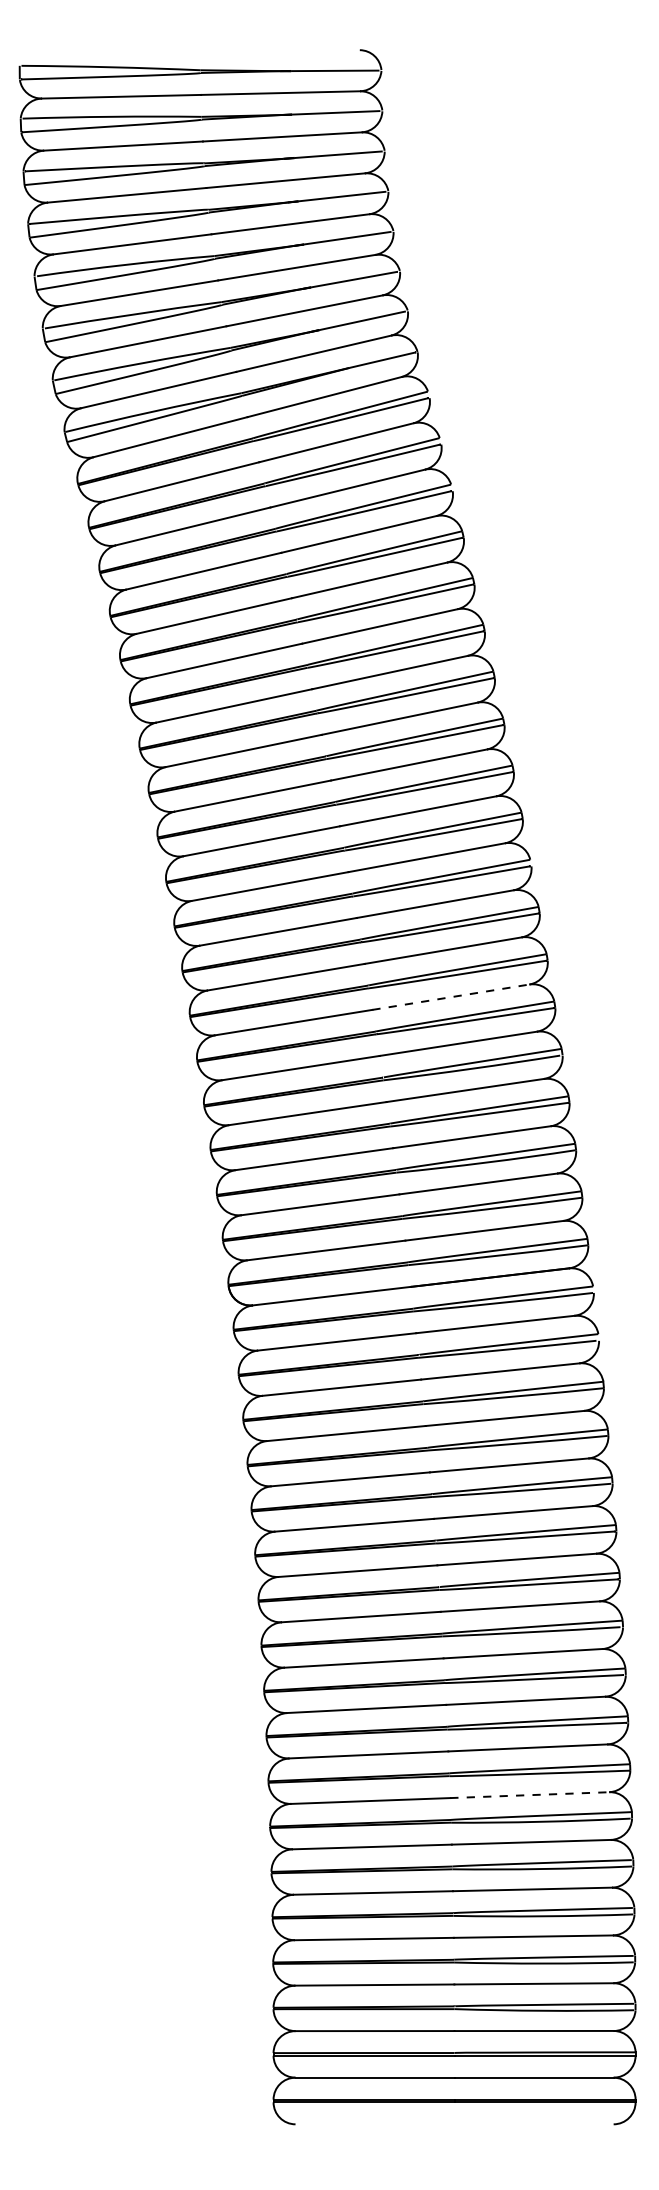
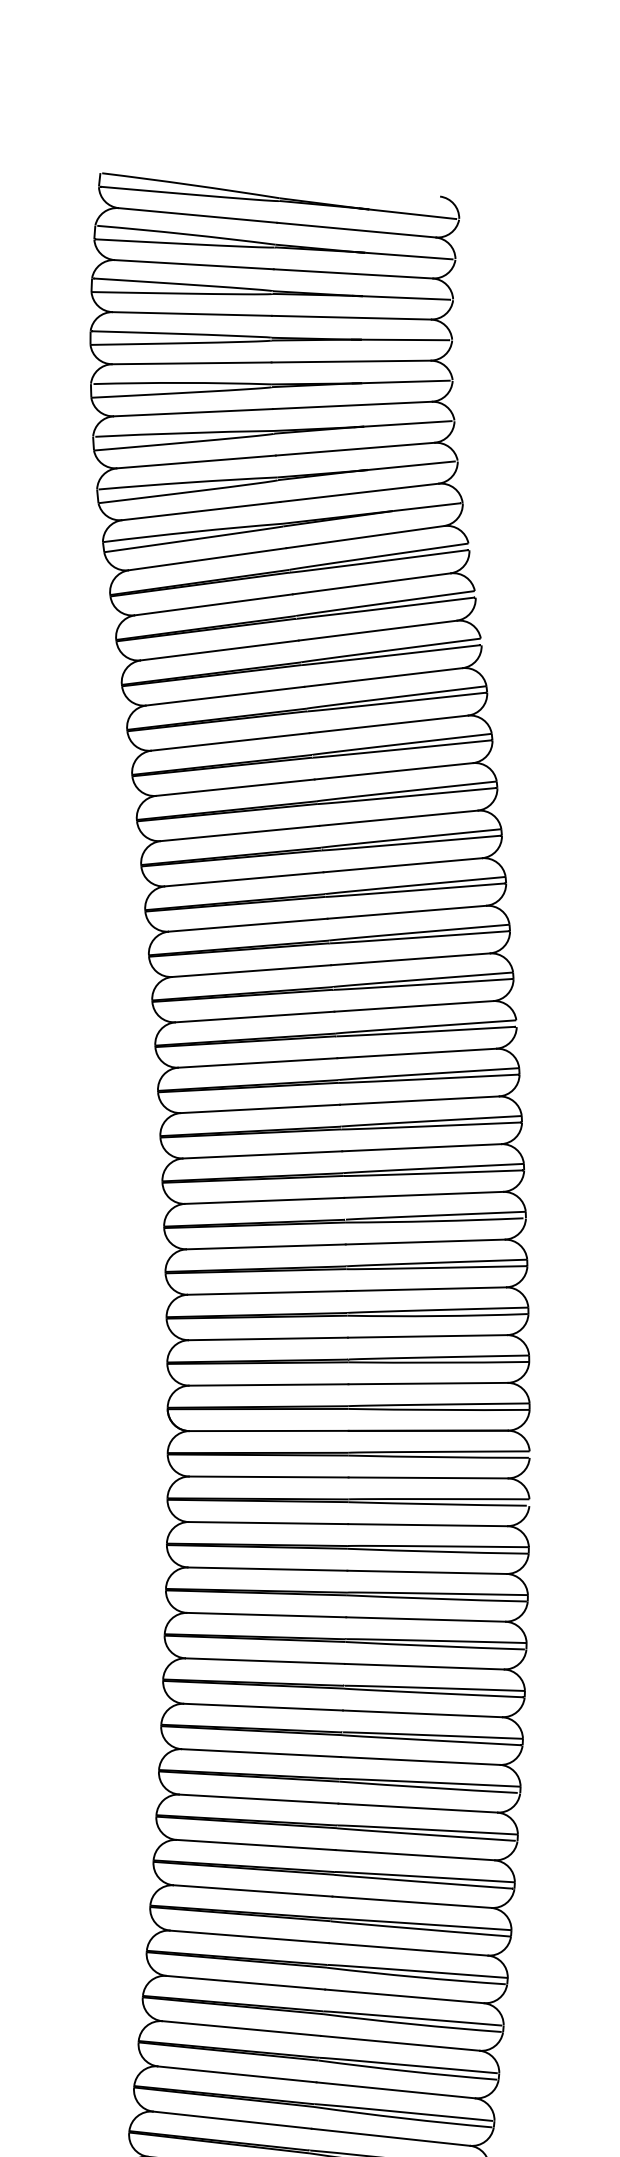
line: (450, 997) -> (421, 1147), dashed -> solid
line: (529, 1795) -> (408, 1949), dashed -> solid

